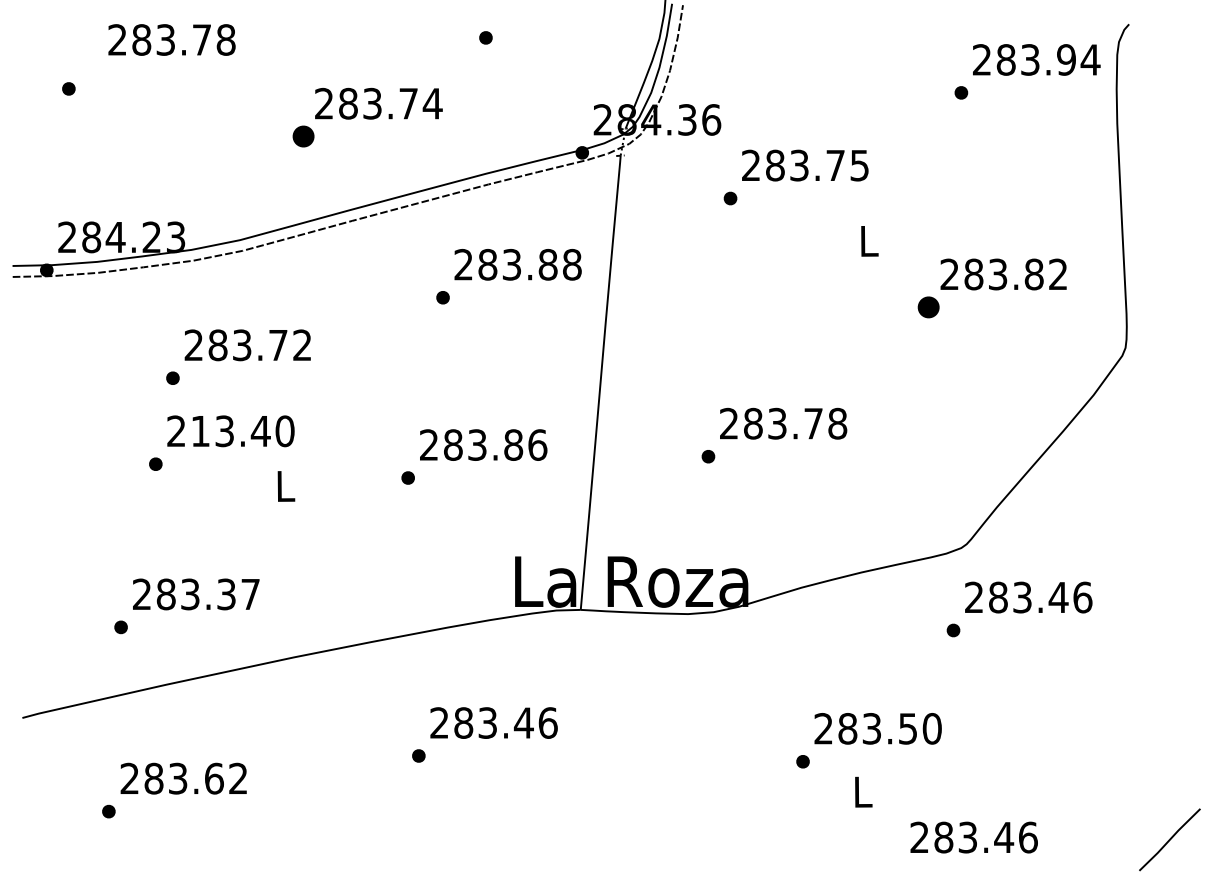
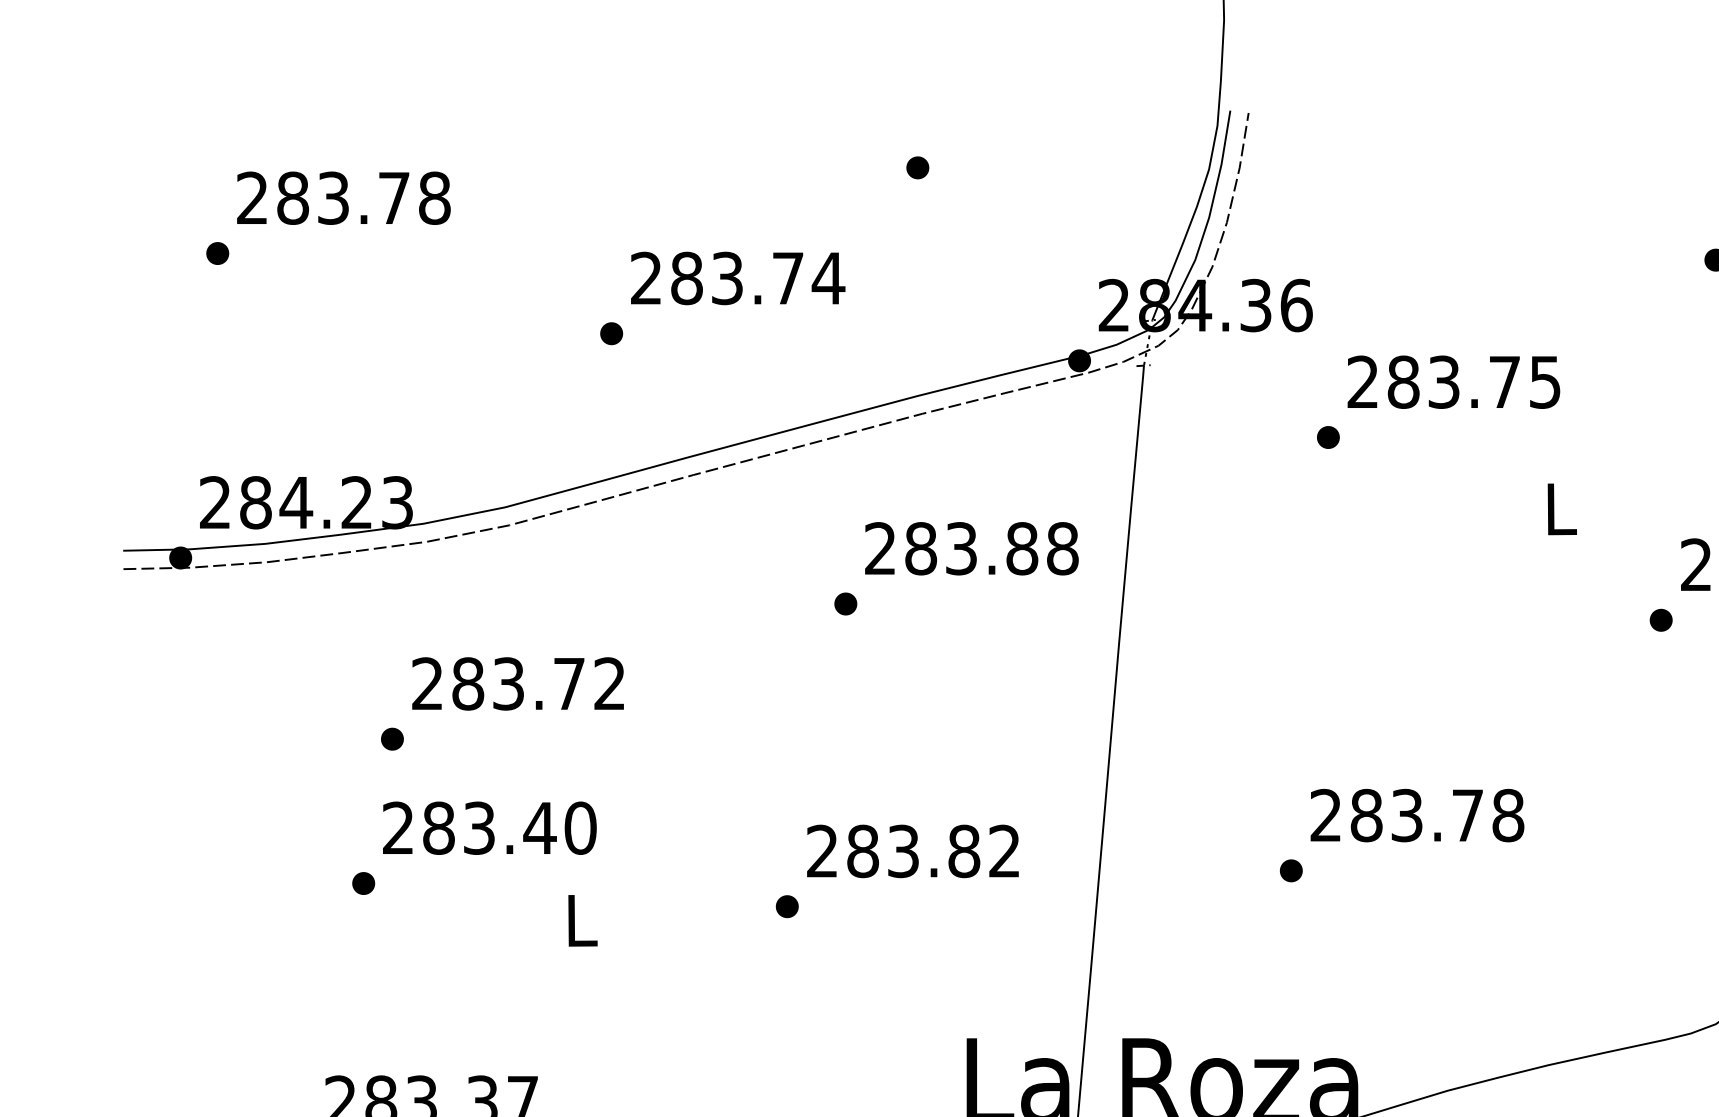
text: (171, 39) -> (342, 197), moved
part: (303, 136) -> (611, 333), size x0.62
part: (928, 307) -> (1660, 620), size x0.62
text: (200, 431) -> (438, 828), 213.40 -> 283.40
text: (537, 444) -> (1004, 850), 283.86 -> 283.82

